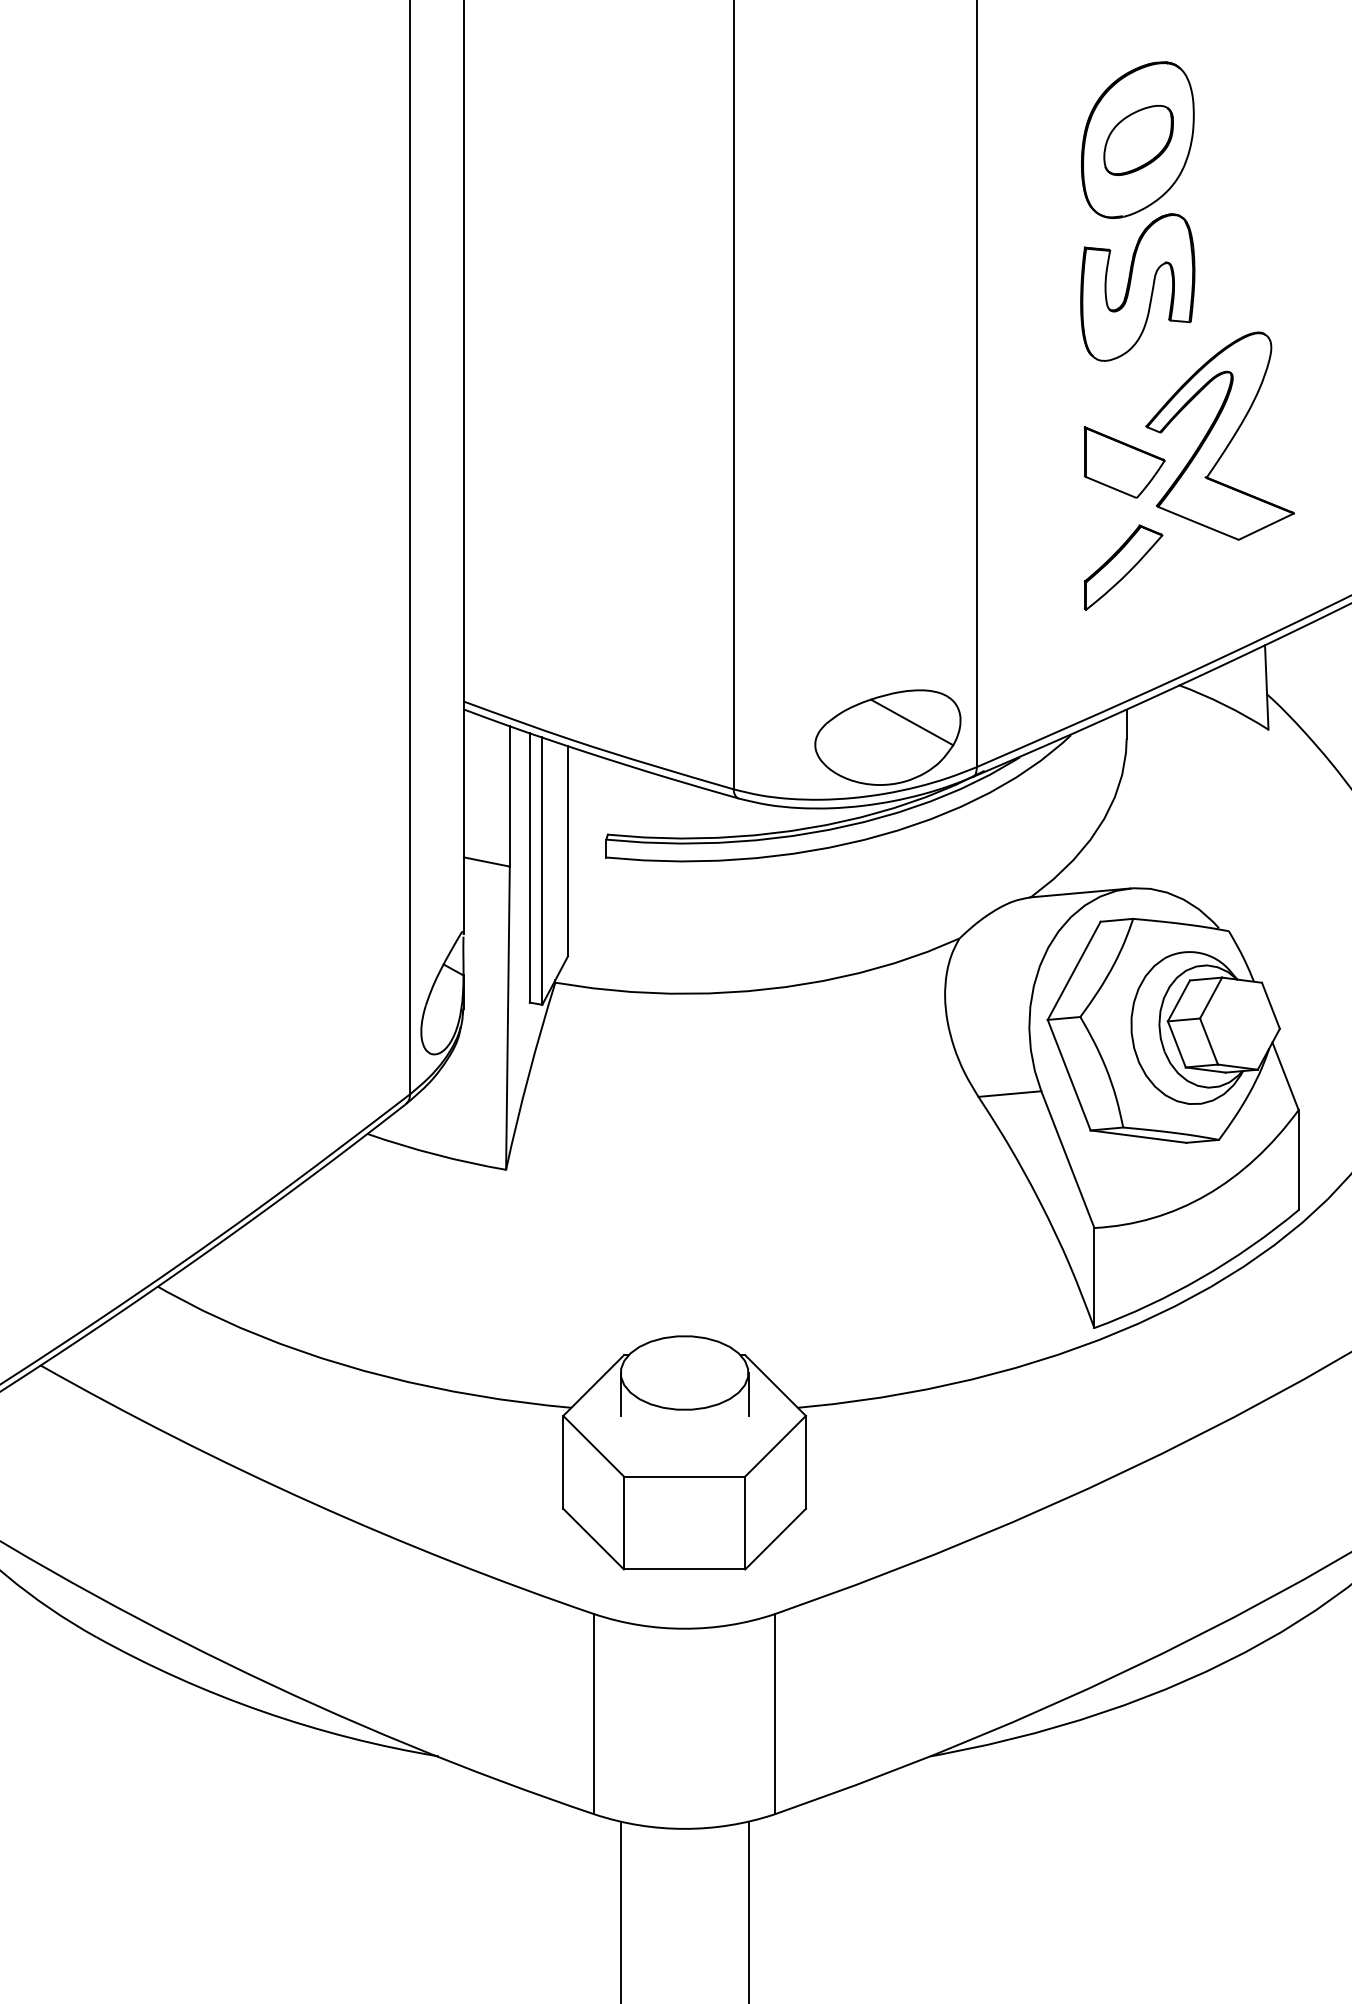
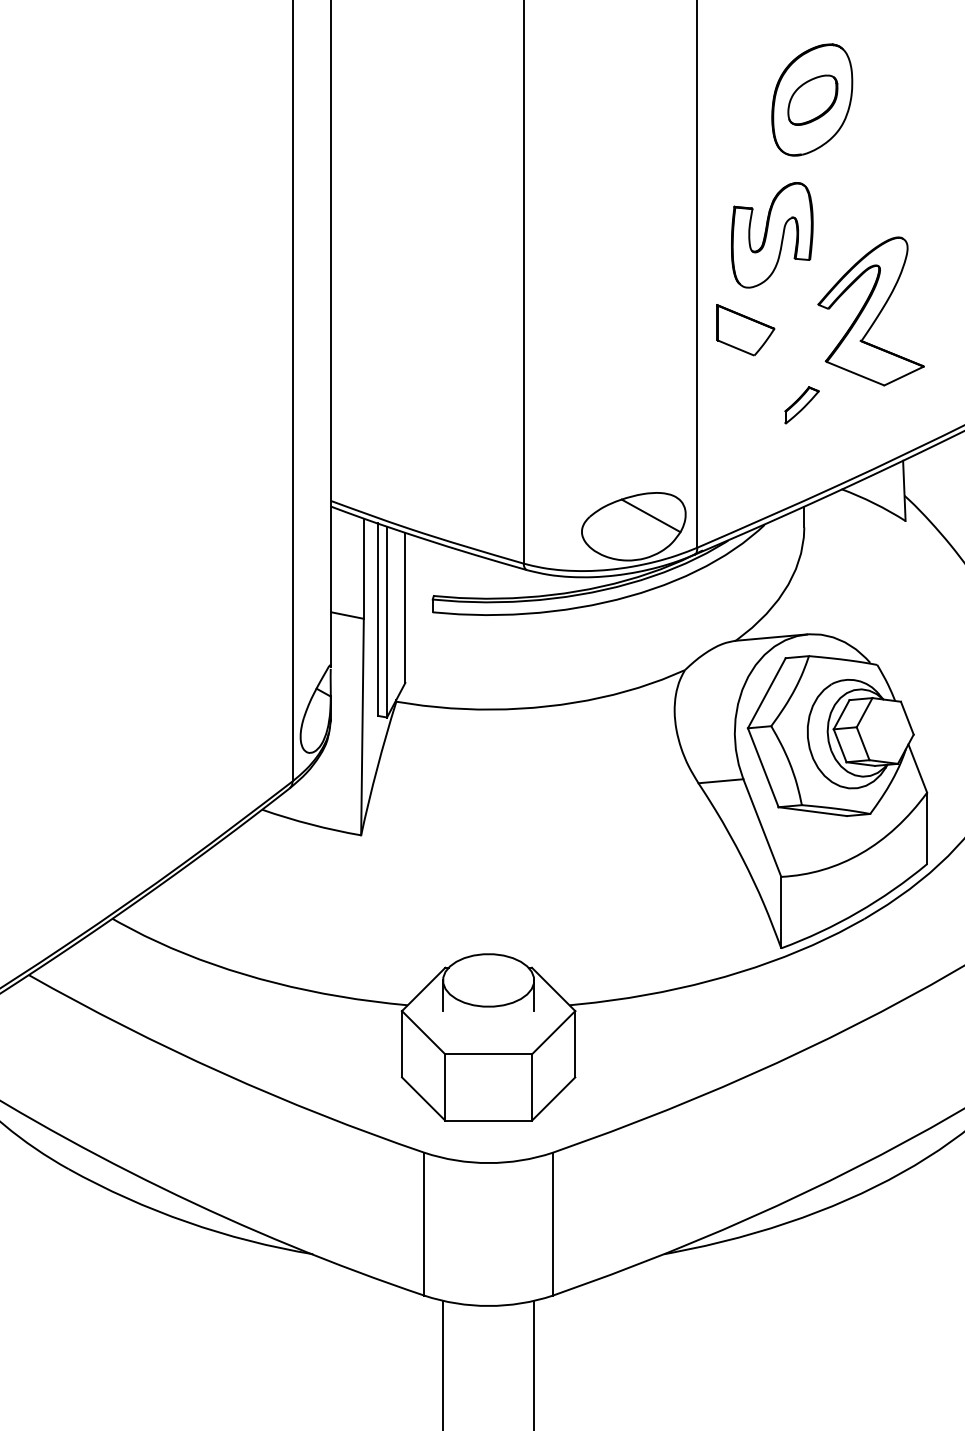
part: (1137, 287) -> (772, 235), moved
part: (1124, 462) -> (745, 330), moved
part: (1123, 567) -> (802, 405), size x0.6

